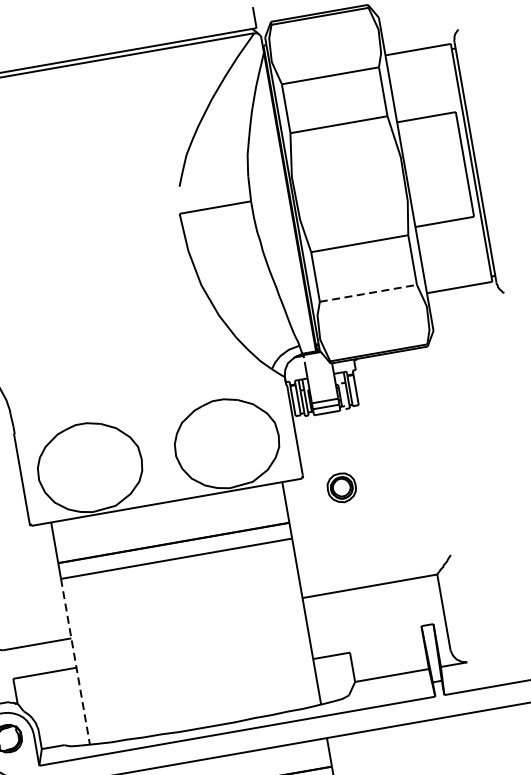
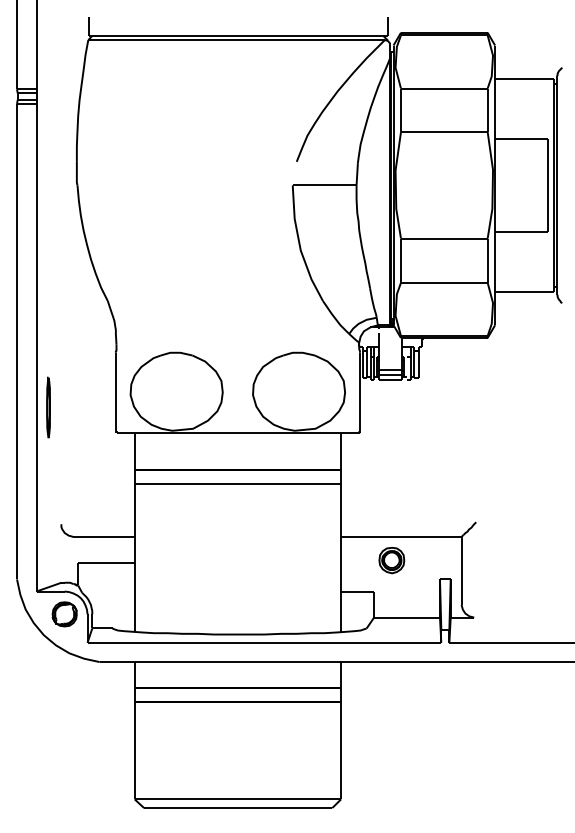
line: (368, 292) -> (444, 282), dashed -> solid
part: (341, 488) -> (391, 560), moved
line: (75, 661) -> (134, 557), dashed -> solid

